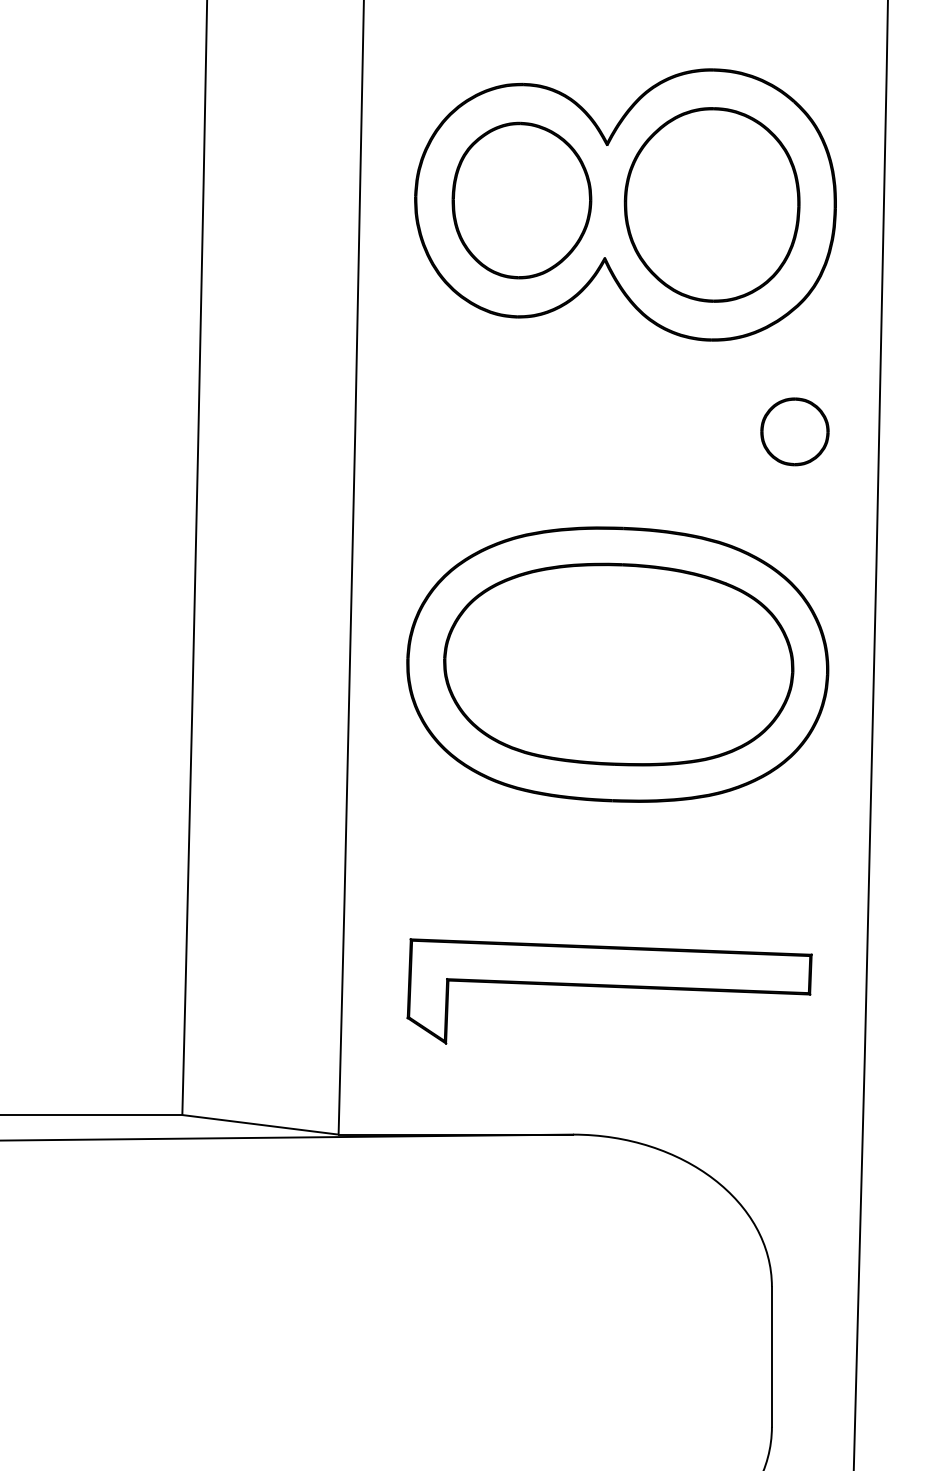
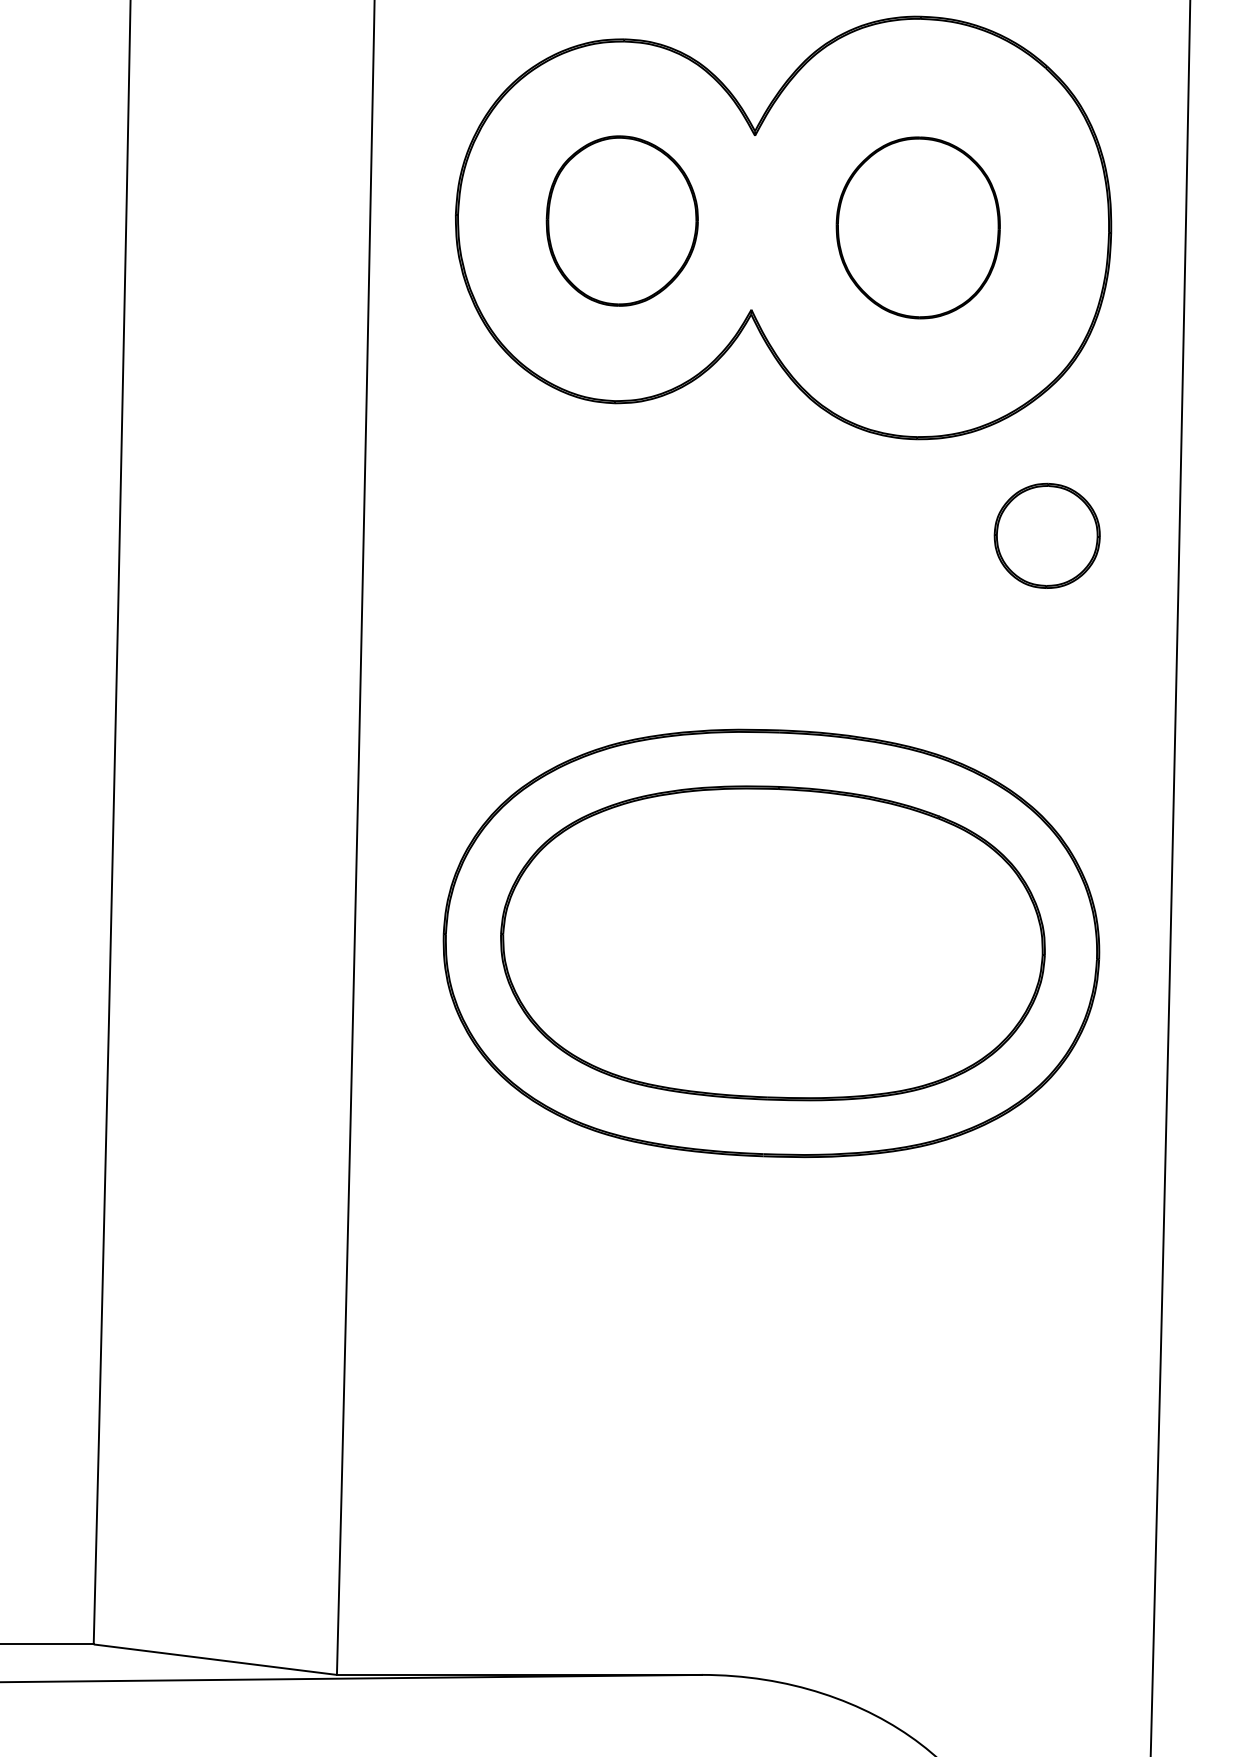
part: (521, 200) -> (621, 220), size x0.7
part: (711, 204) -> (917, 227), size x0.6
part: (794, 431) -> (1046, 535), moved
part: (609, 991) -> (758, 1452), removed

